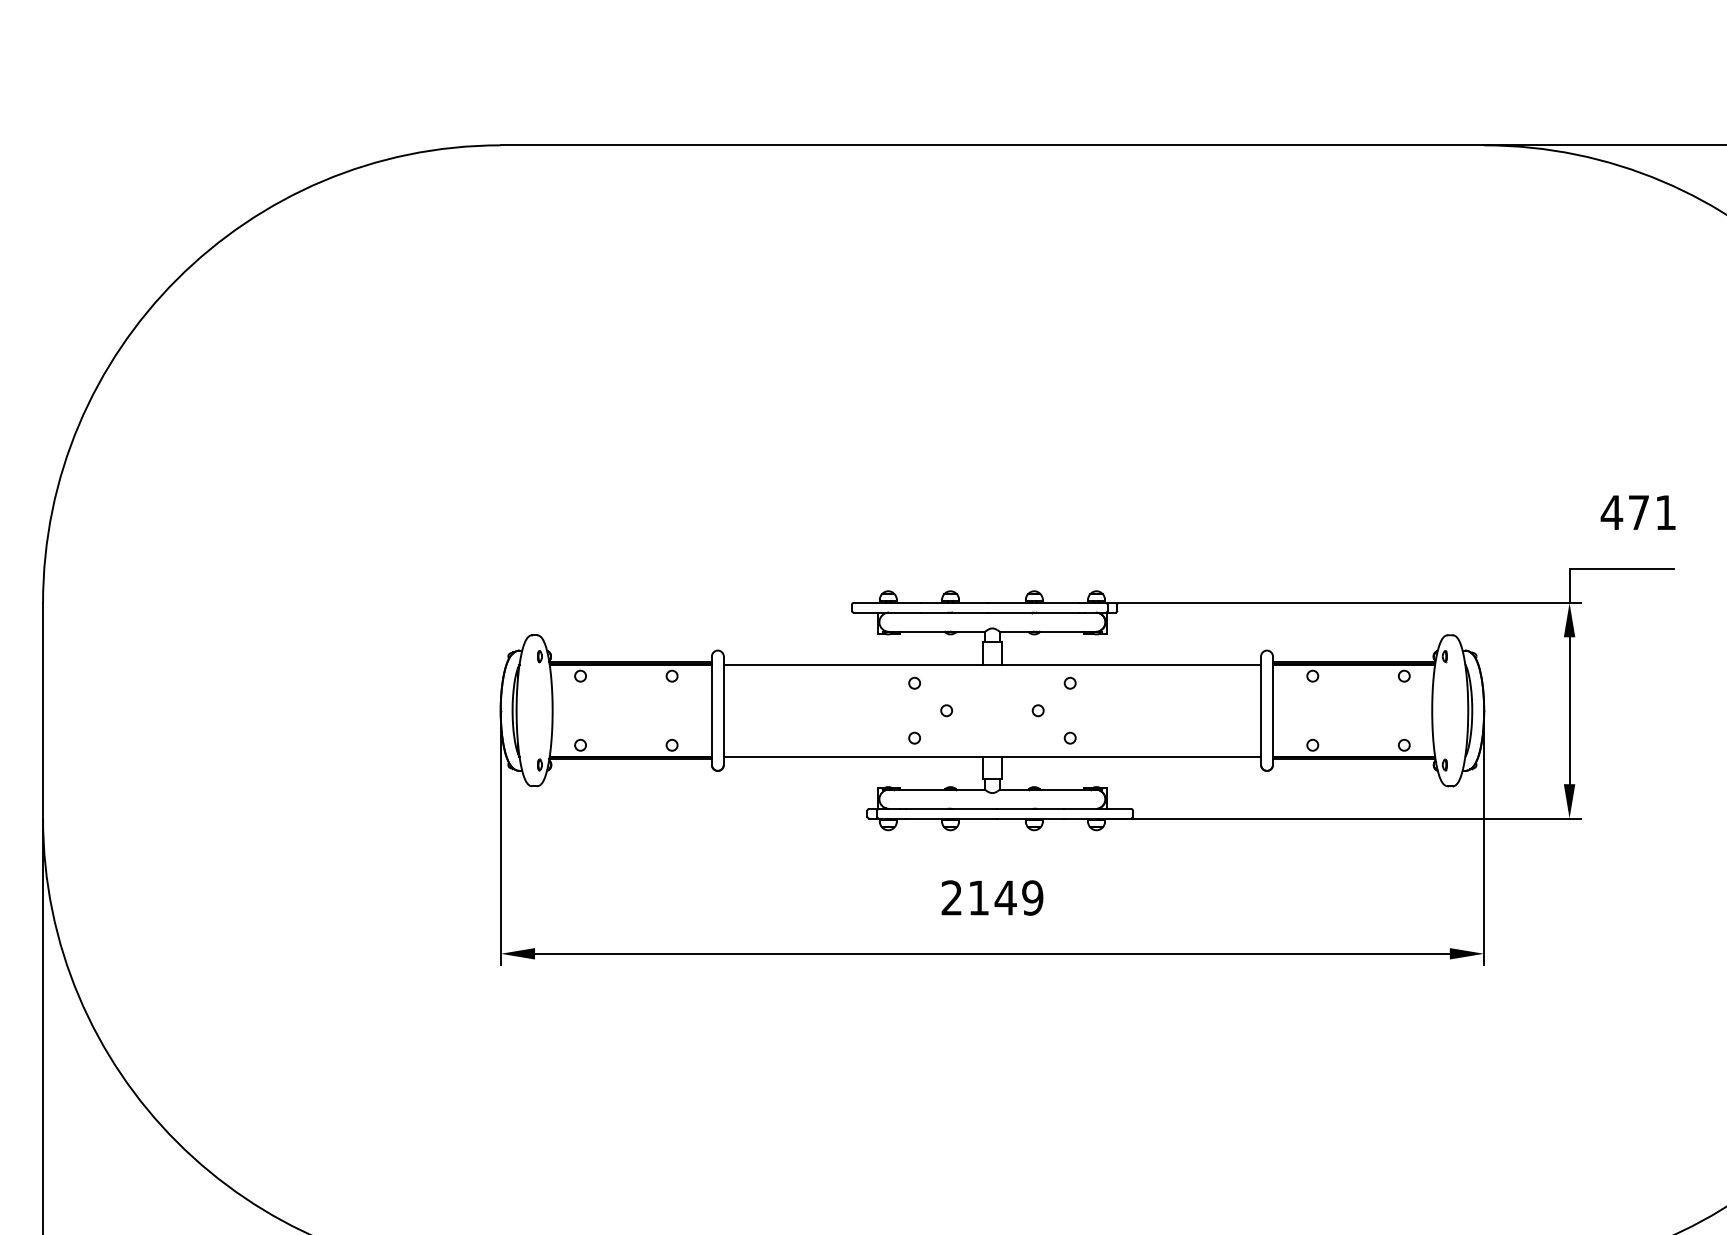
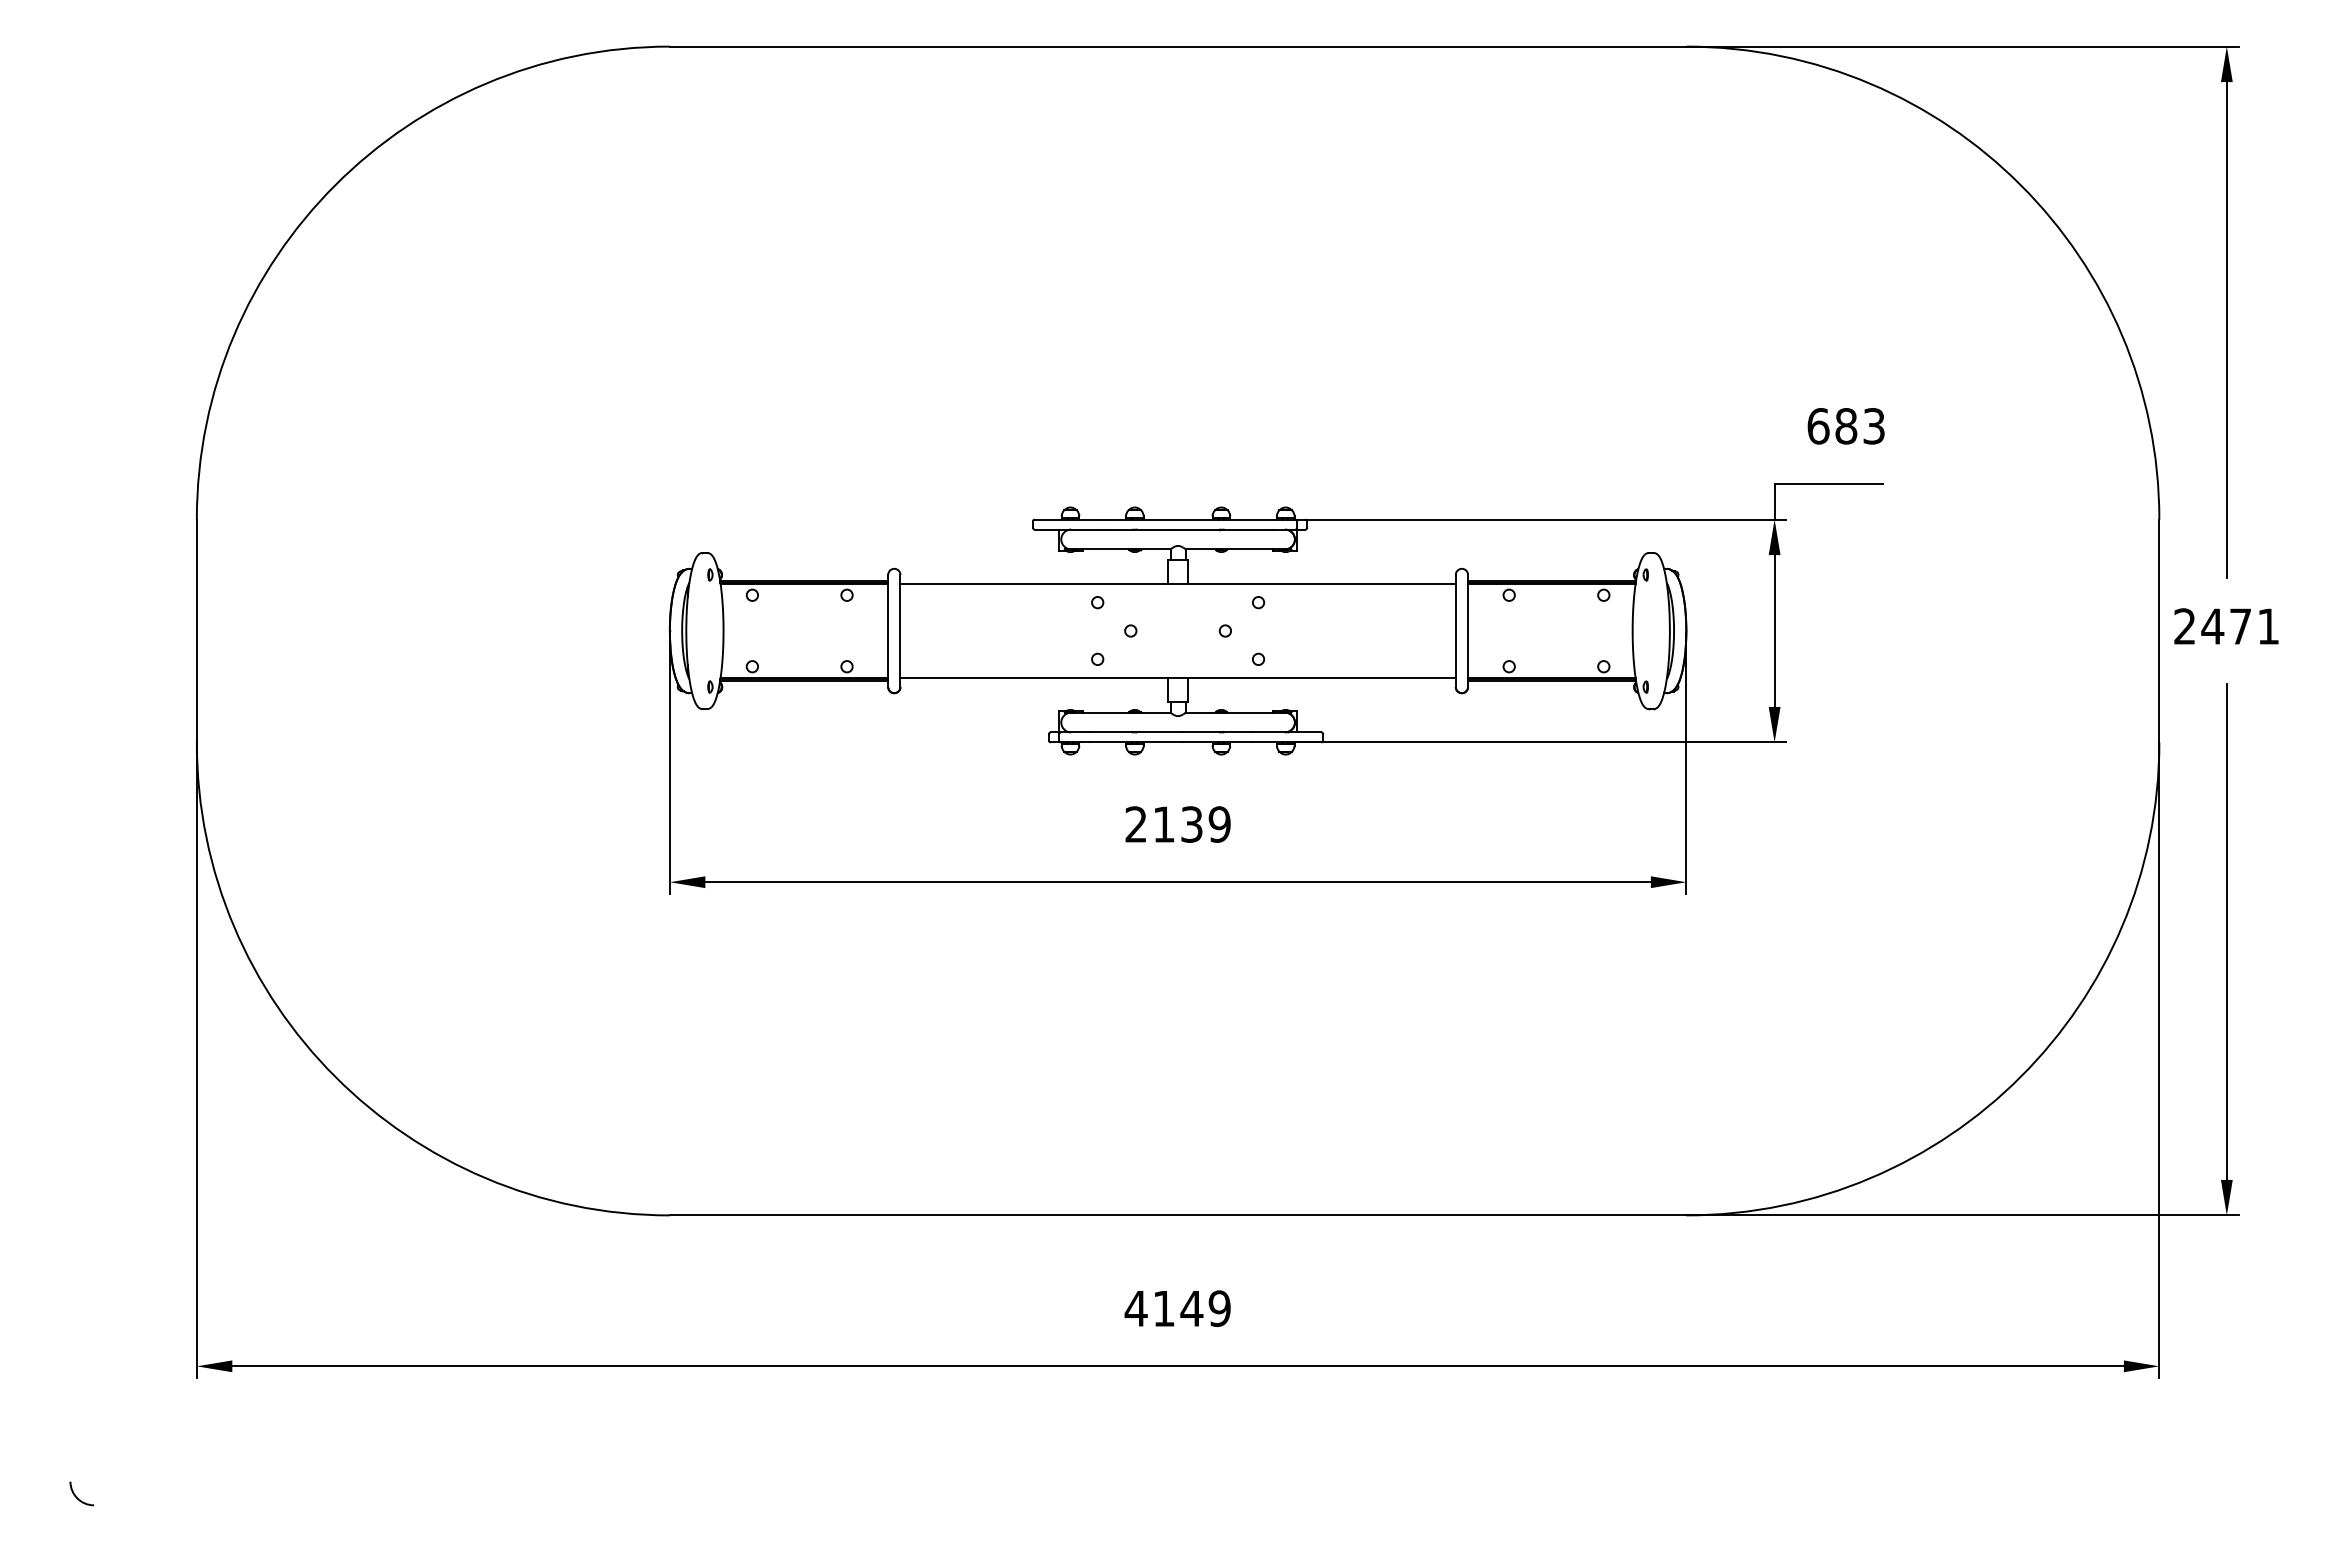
text: (1638, 512) -> (1845, 426), 471 -> 683
text: (1005, 897) -> (1191, 824), 2149 -> 2139

